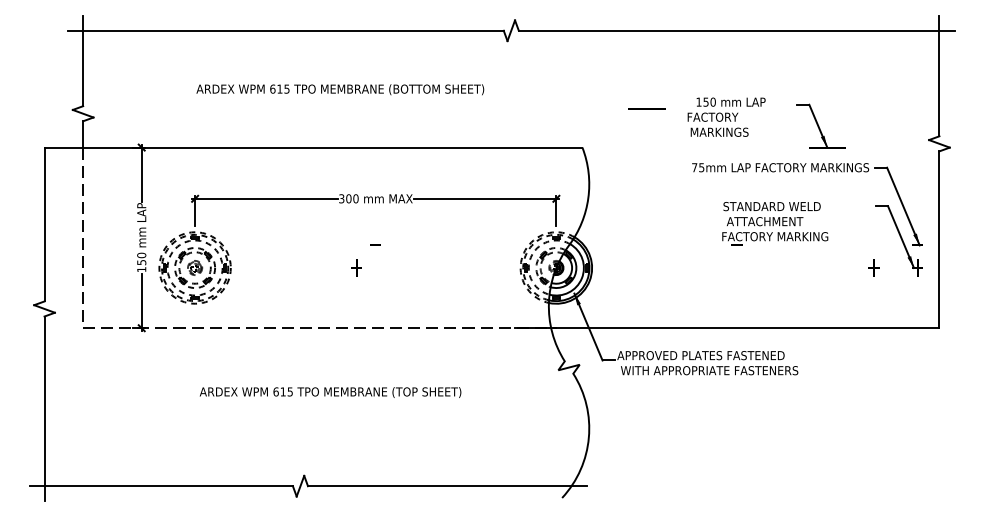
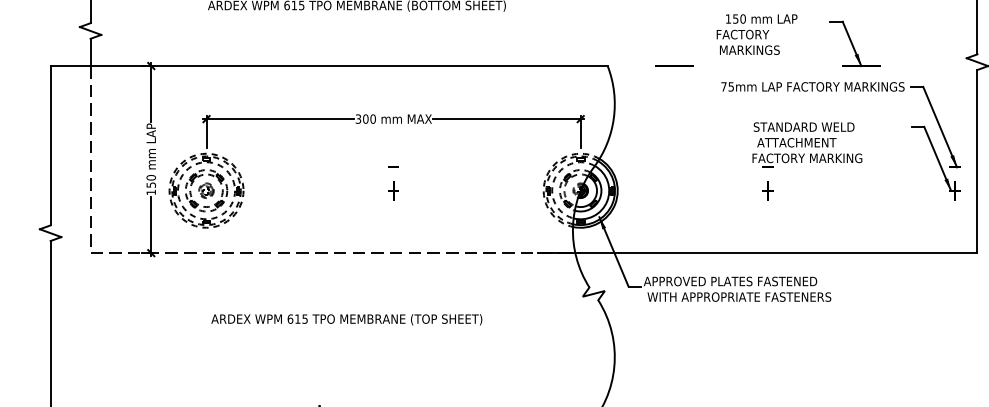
line: (646, 108) -> (674, 65), moved
part: (356, 267) -> (393, 190), moved
part: (873, 267) -> (767, 190), moved

